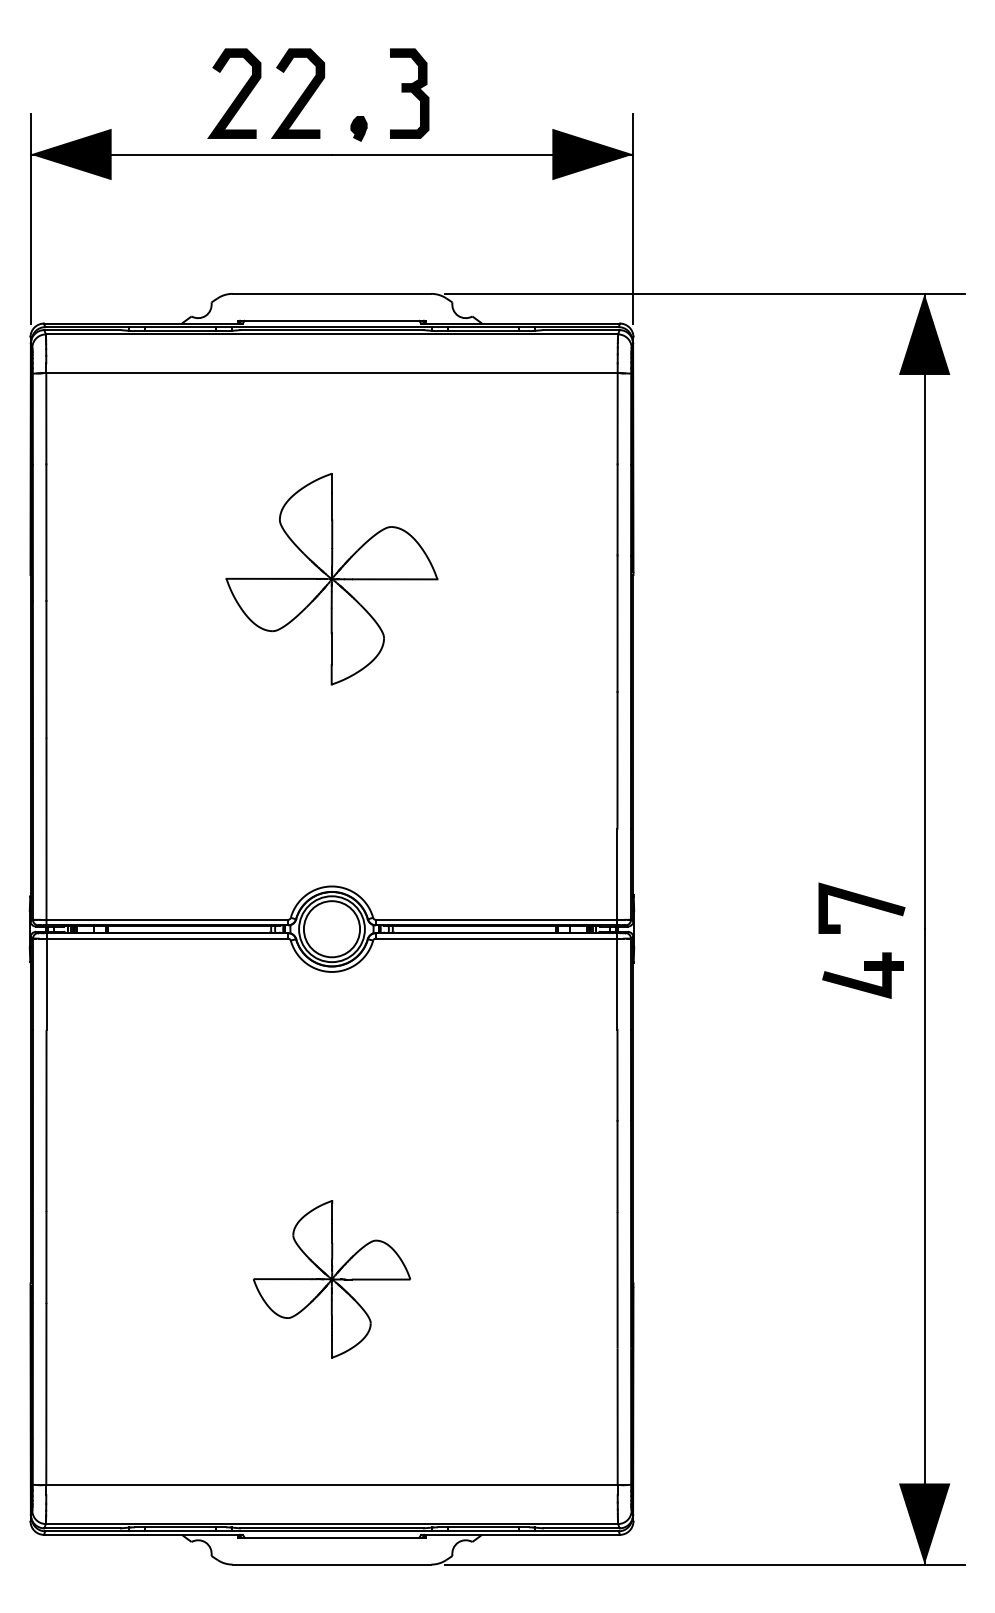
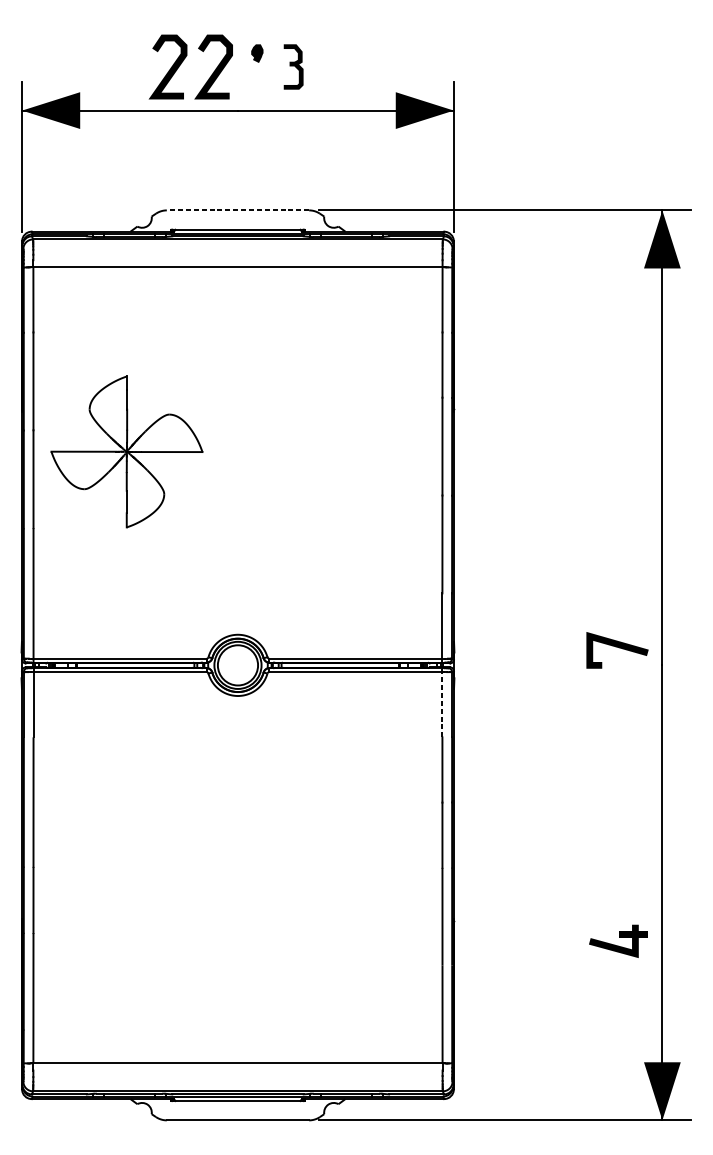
part: (409, 93) -> (293, 66), size x0.7
part: (358, 128) -> (256, 53), moved
line: (331, 293) -> (237, 210), solid -> dashed
part: (331, 579) -> (126, 452), moved
part: (862, 975) -> (617, 941), moved
line: (617, 981) -> (442, 702), solid -> dashed
part: (331, 1279) -> (237, 916), removed

